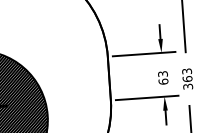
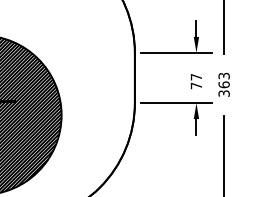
text: (163, 77) -> (196, 81), 63 -> 77

